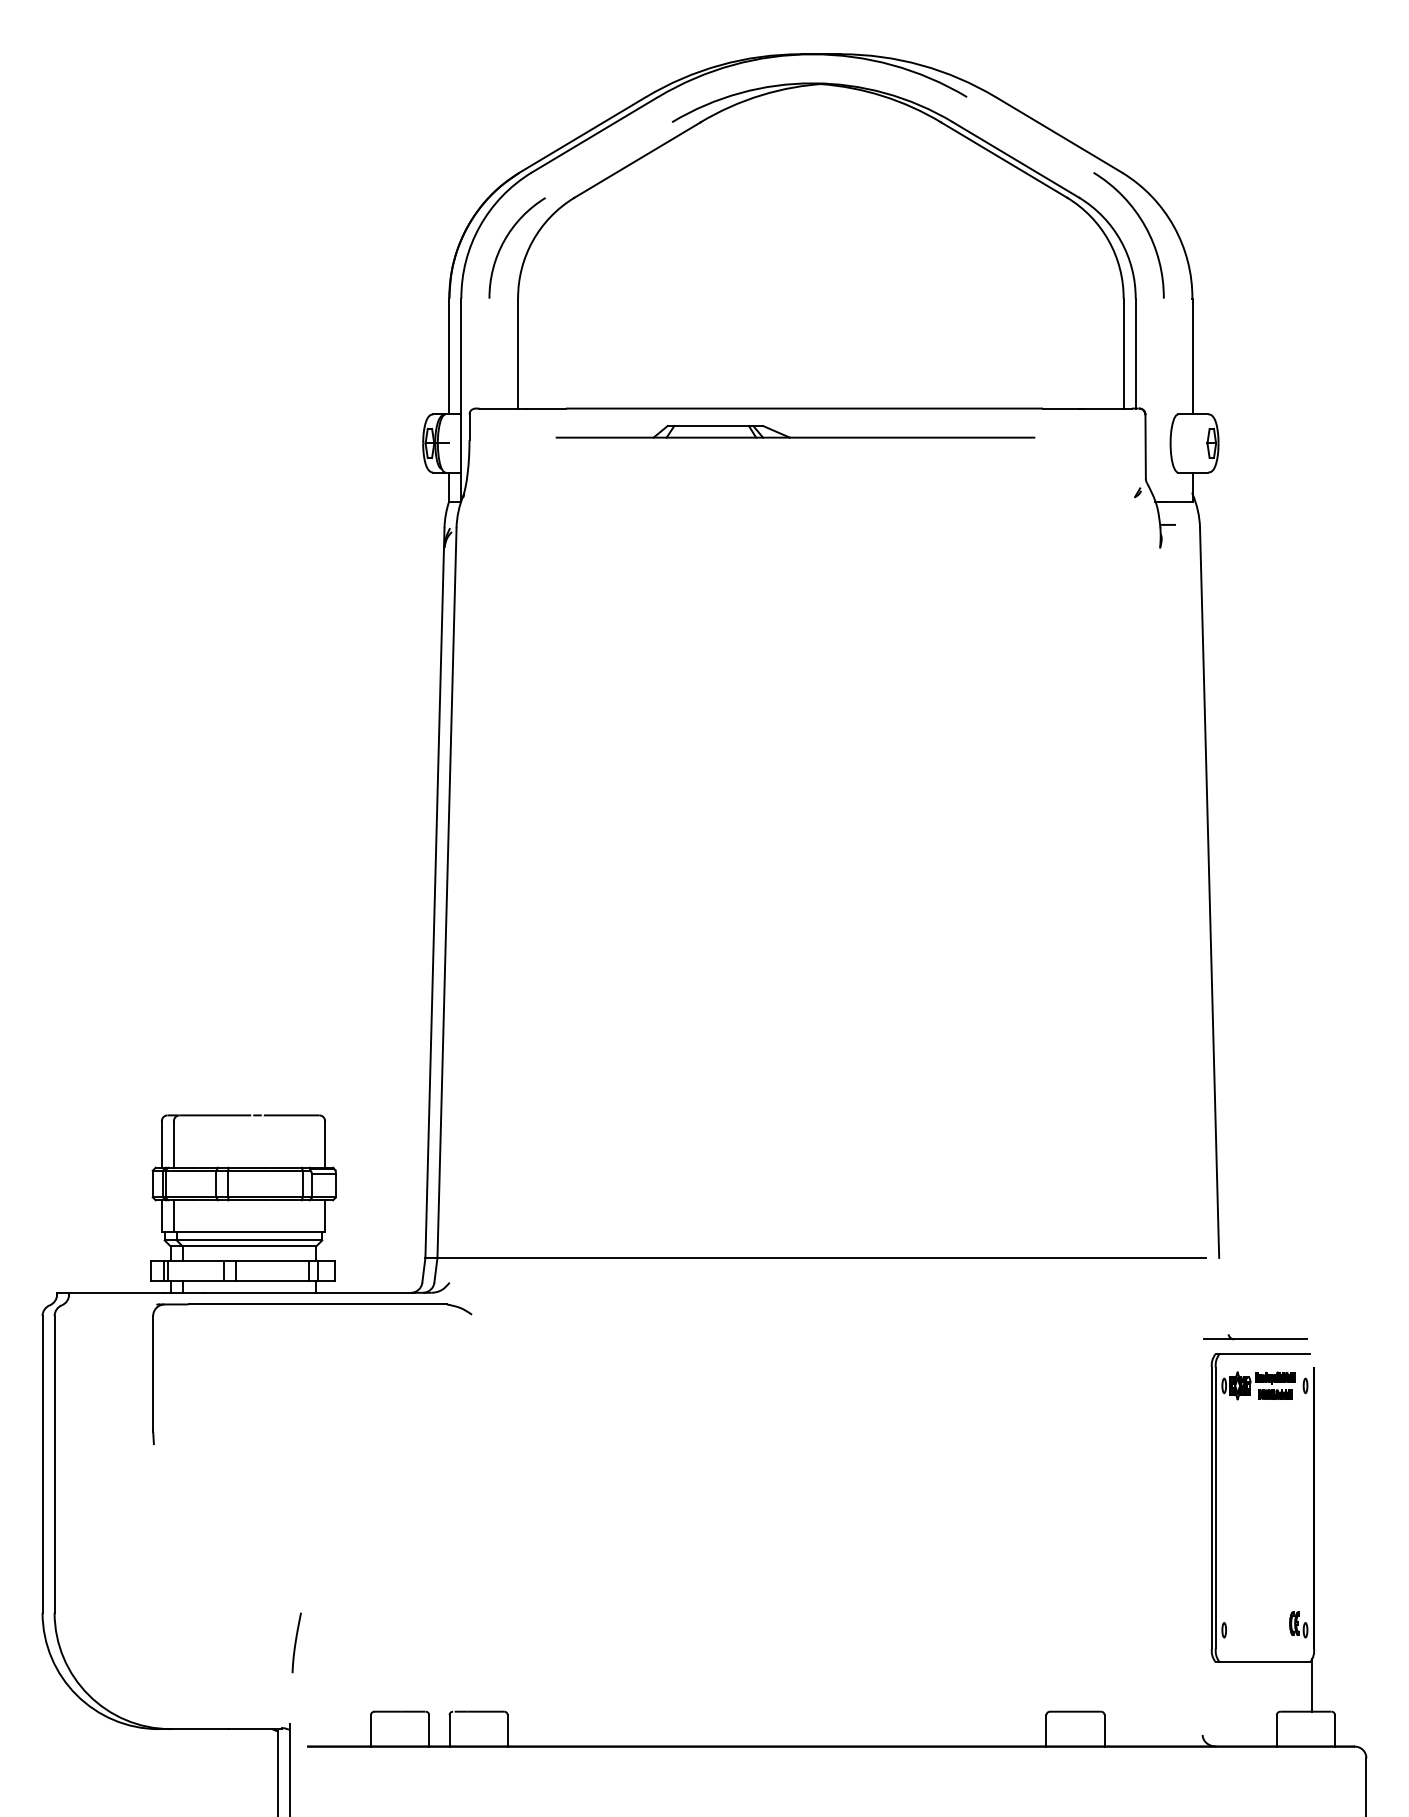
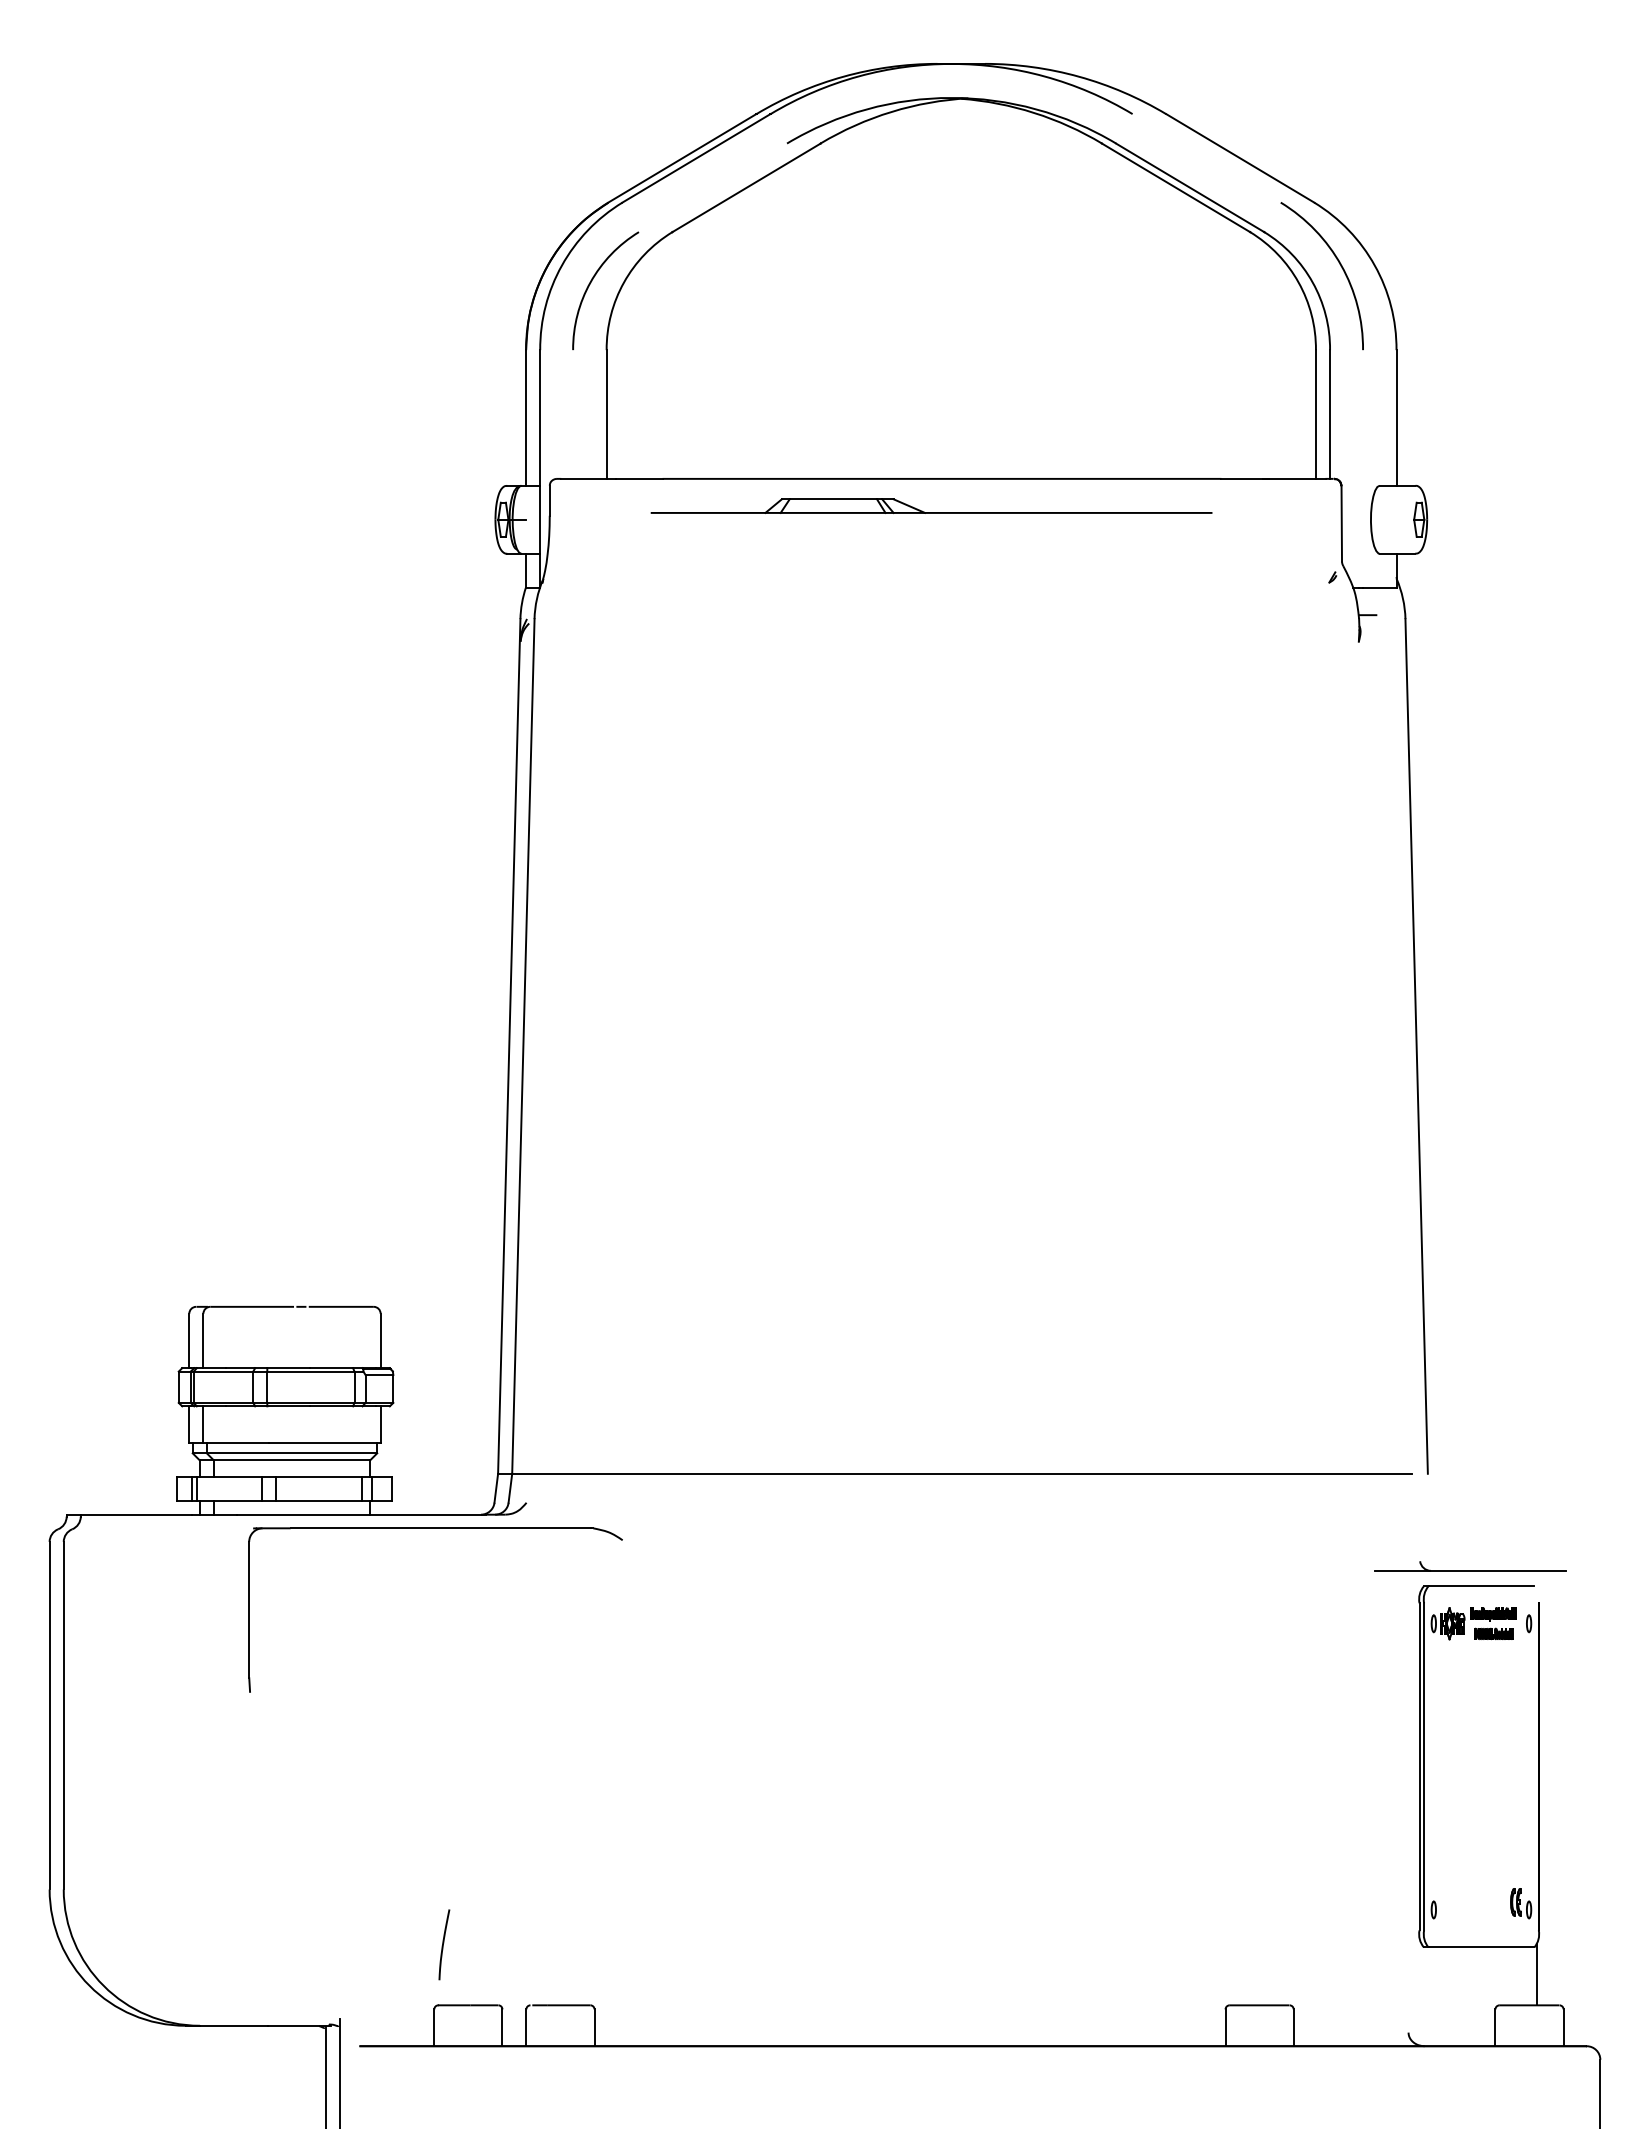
part: (312, 1304) -> (435, 1528), moved
part: (1254, 1337) -> (1469, 1566), size x1.6
curve: (296, 1641) -> (444, 1943), moved

